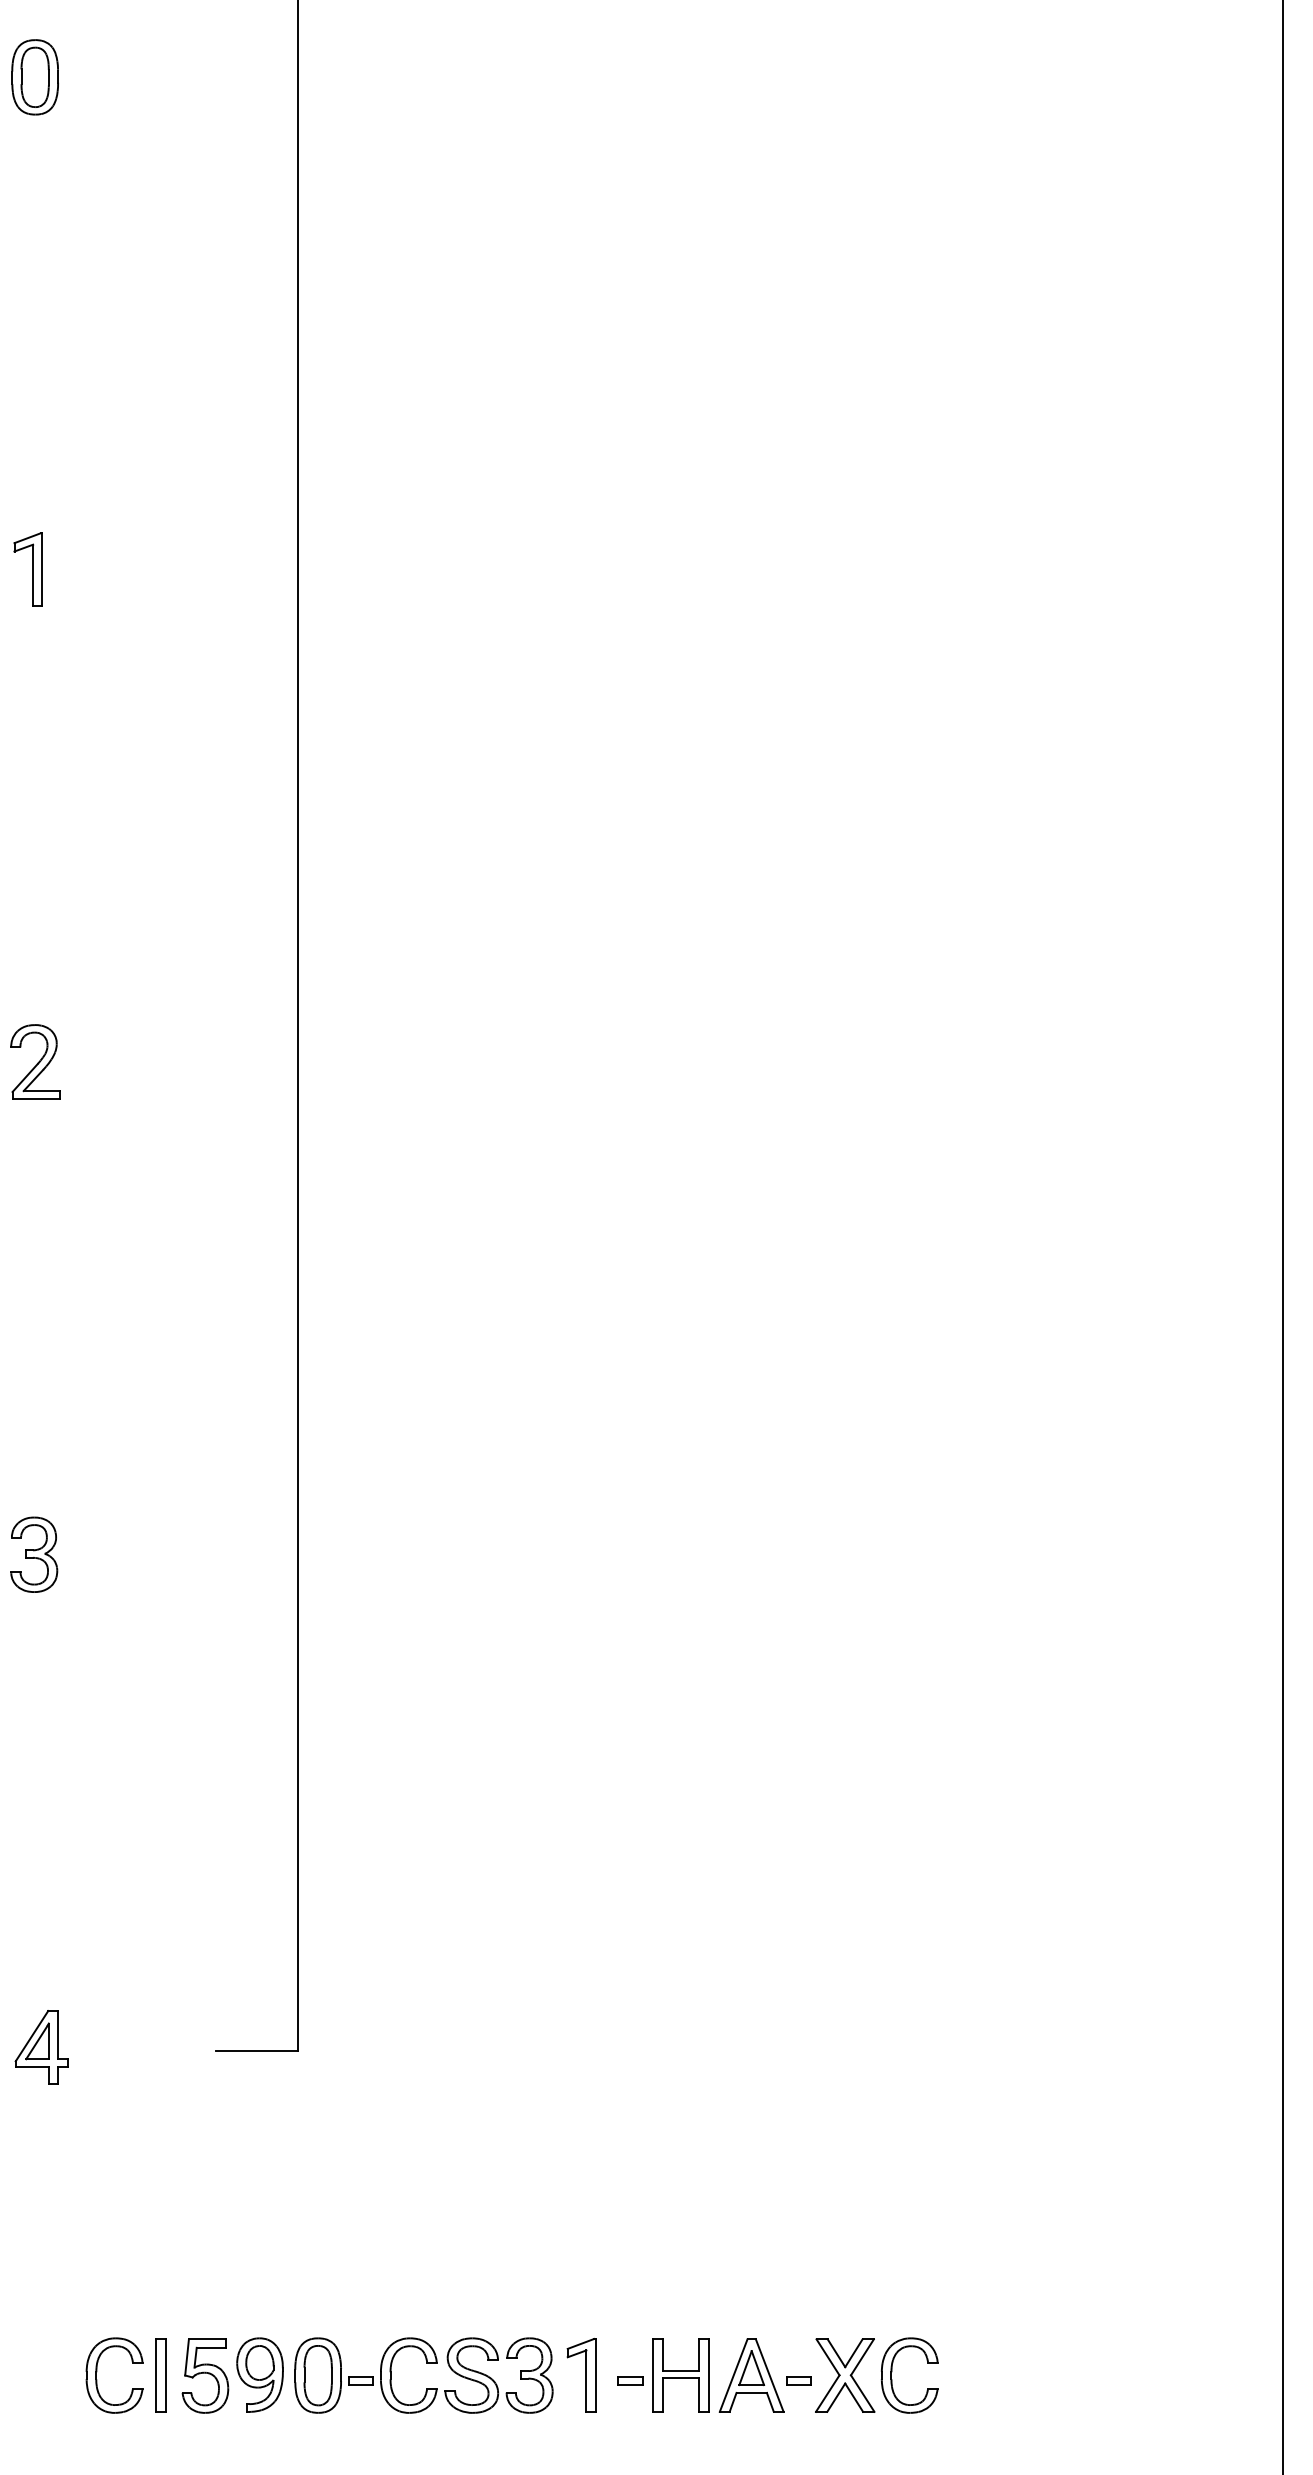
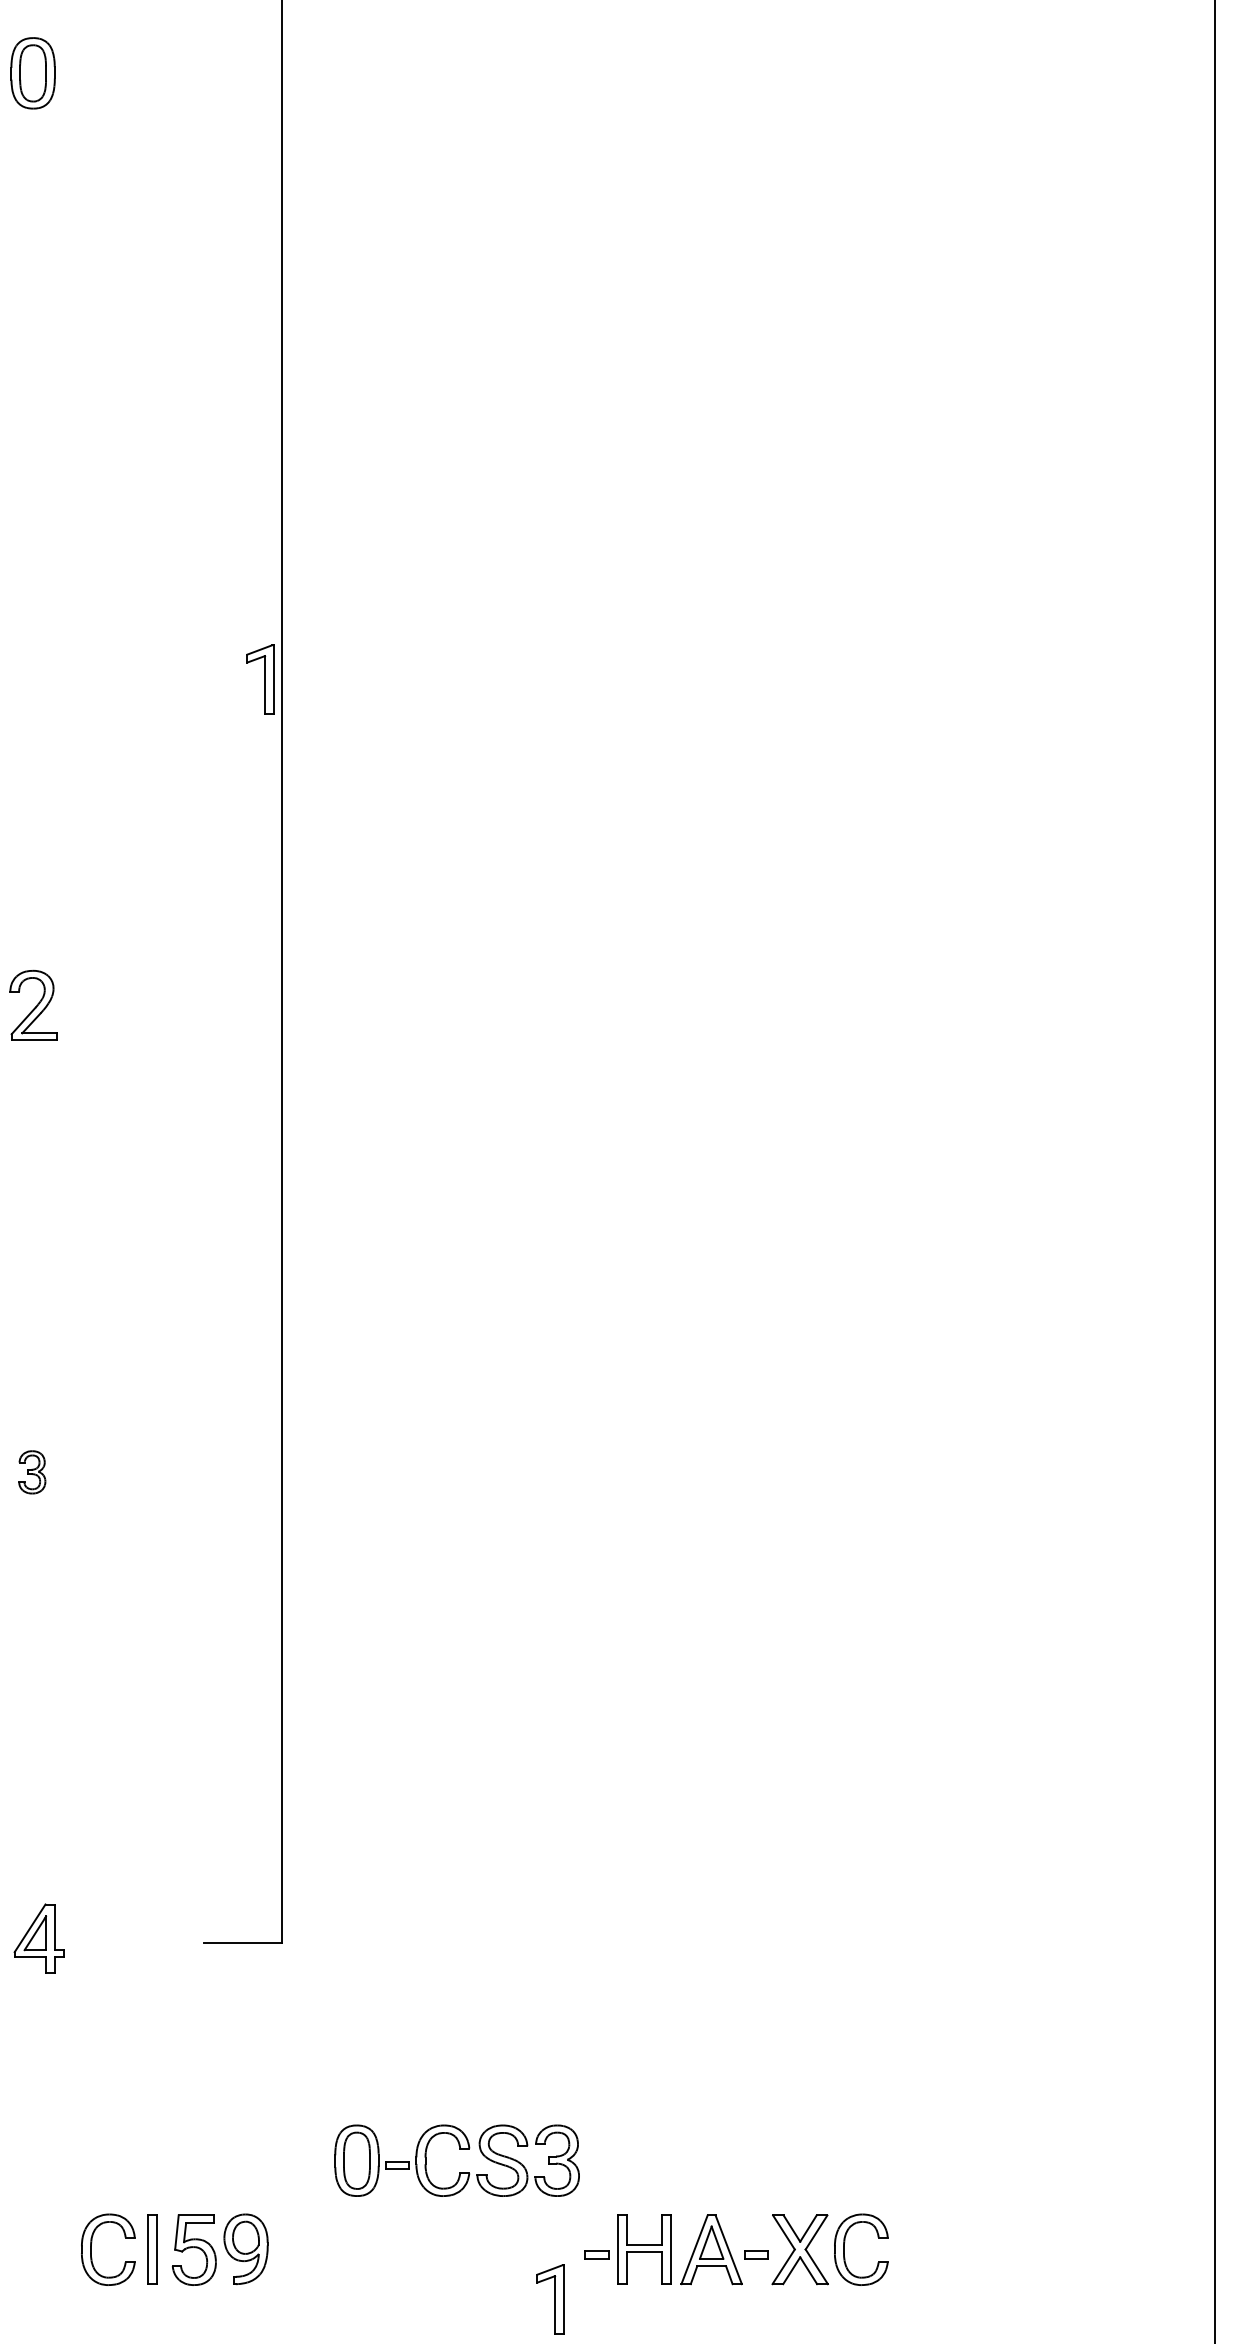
part: (27, 569) -> (259, 679), moved
part: (34, 1554) -> (32, 1472), size x0.6
part: (426, 2363) -> (459, 2149), moved
part: (581, 2375) -> (550, 2299), moved

